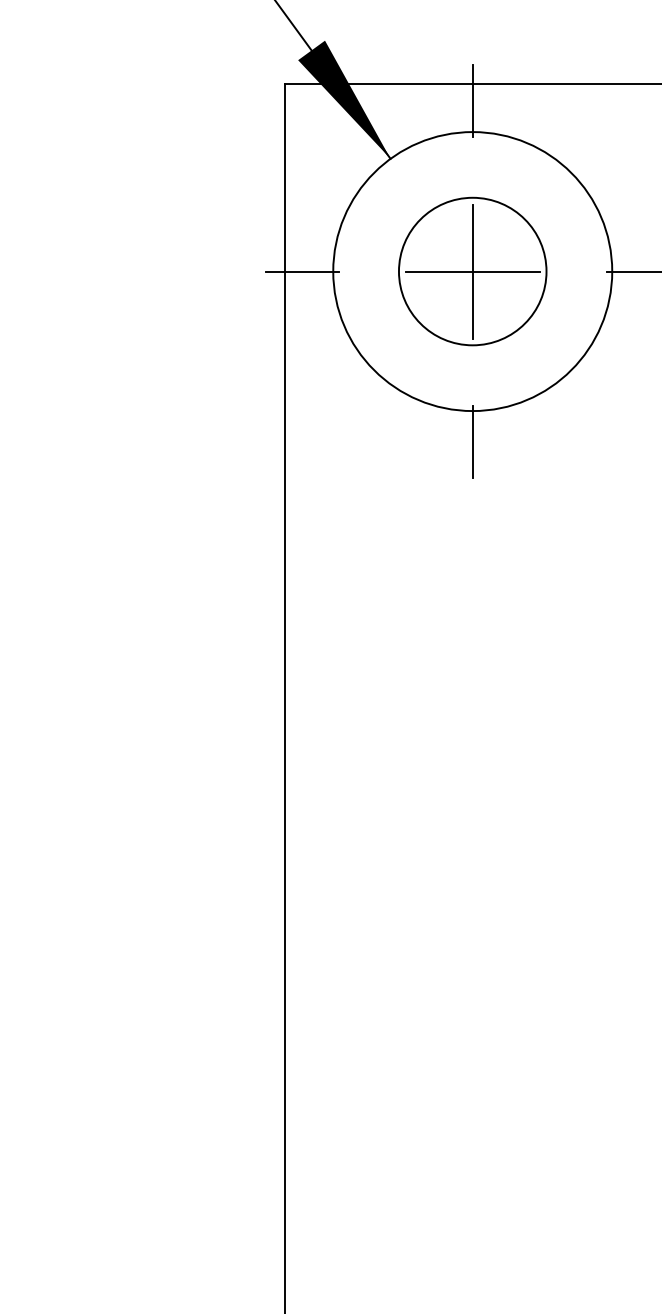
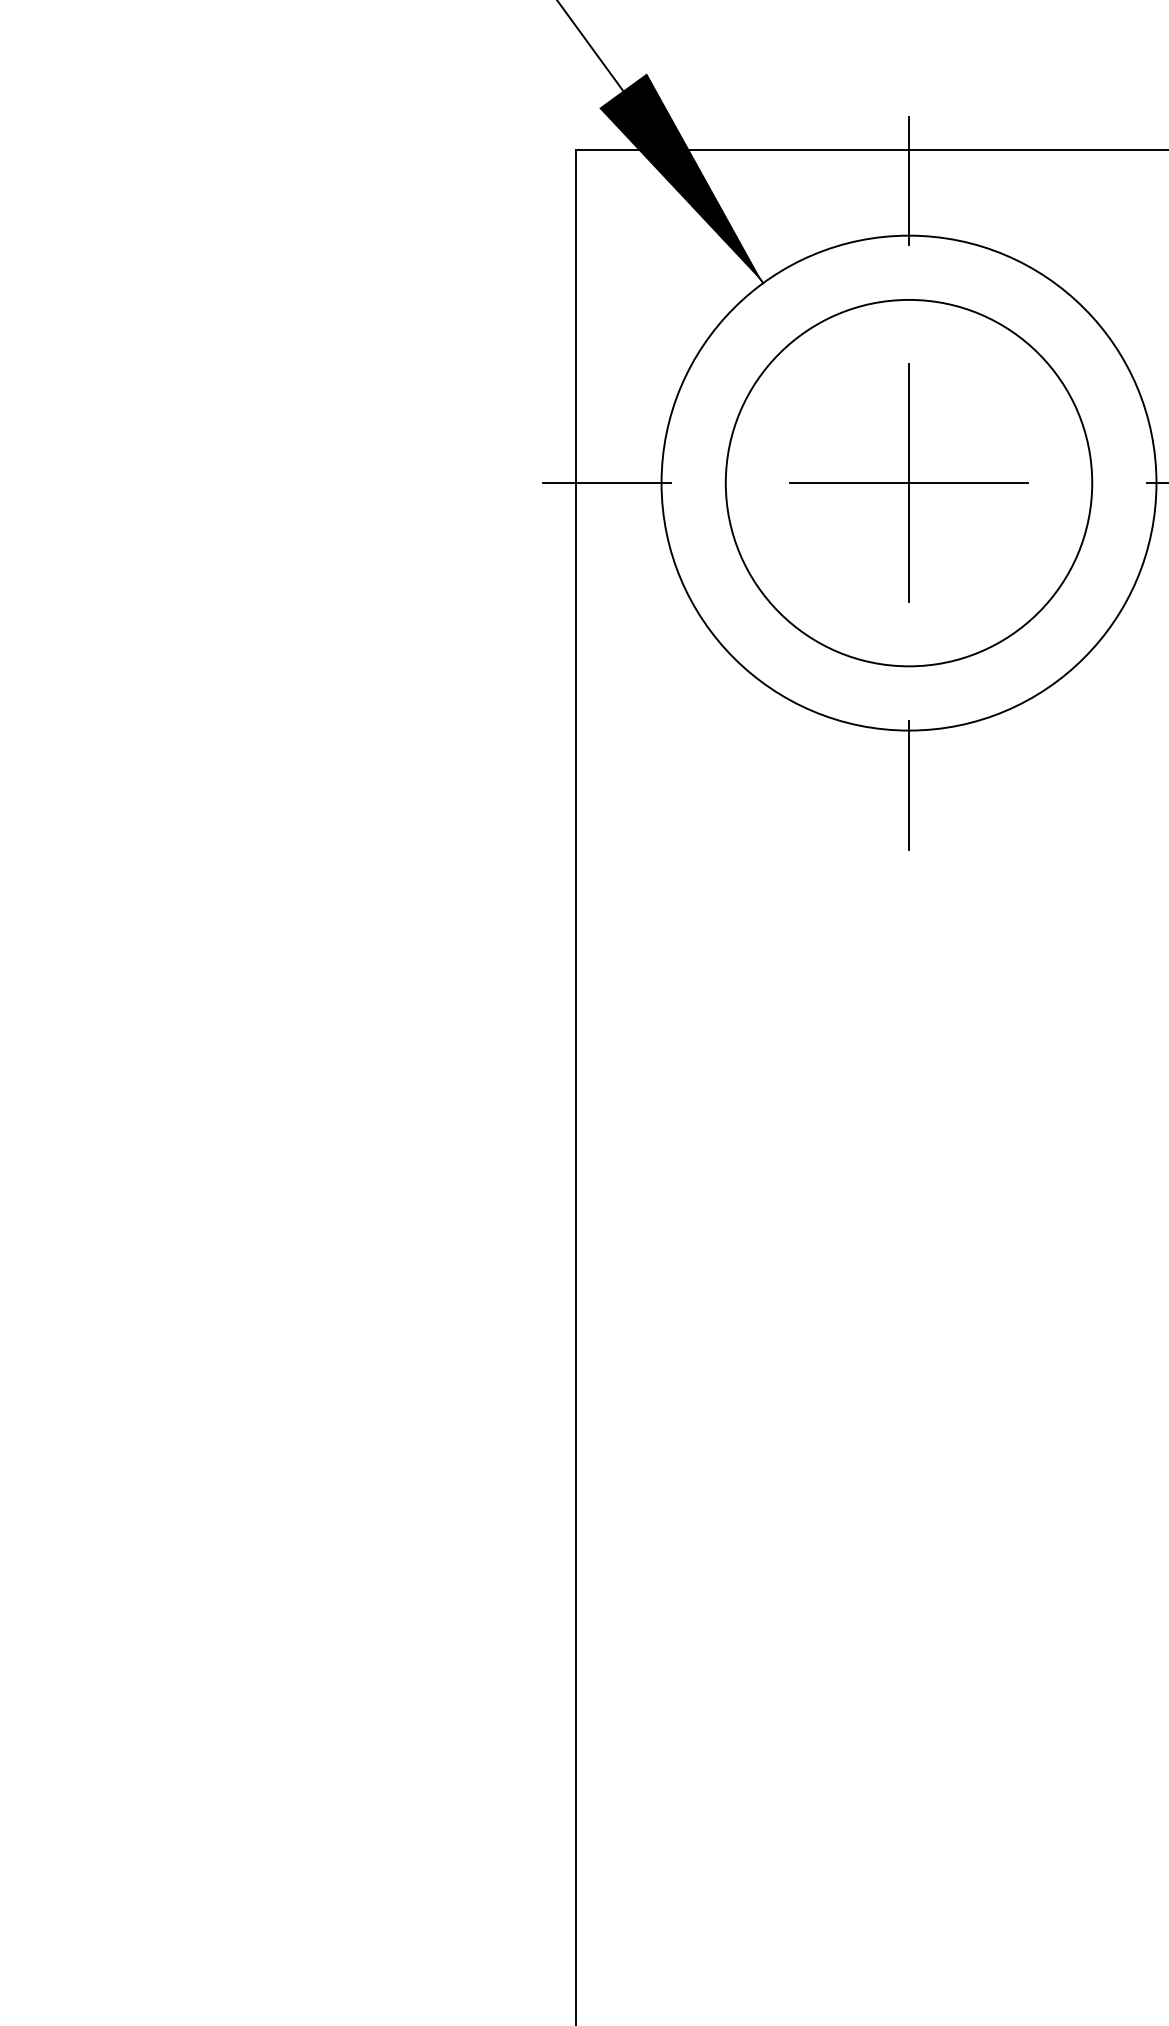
circle: (472, 271) -> (908, 483), size x1.4

